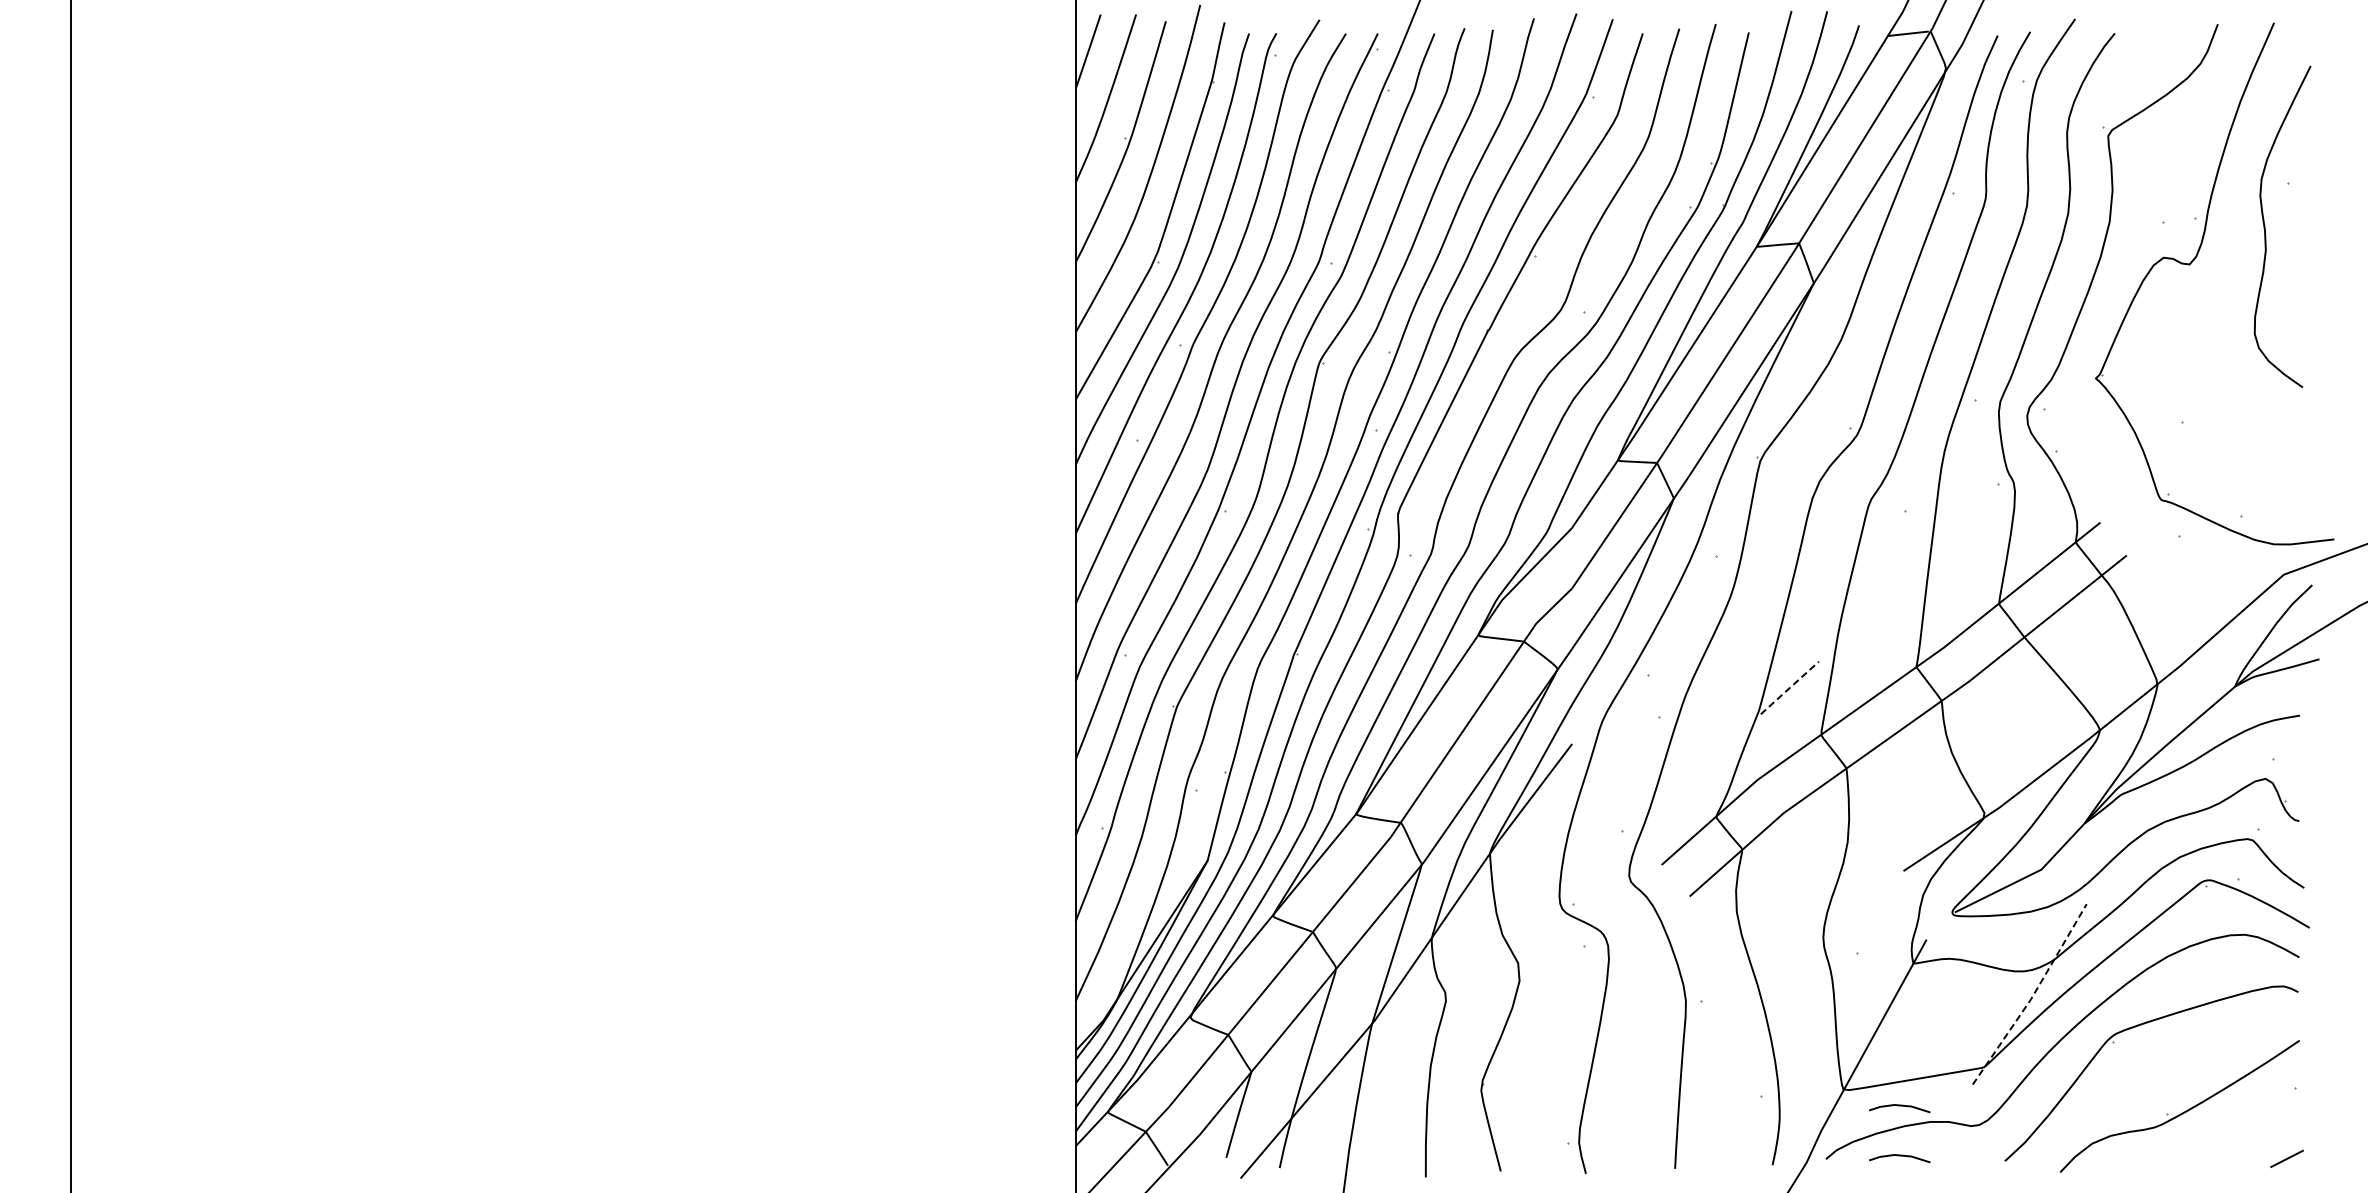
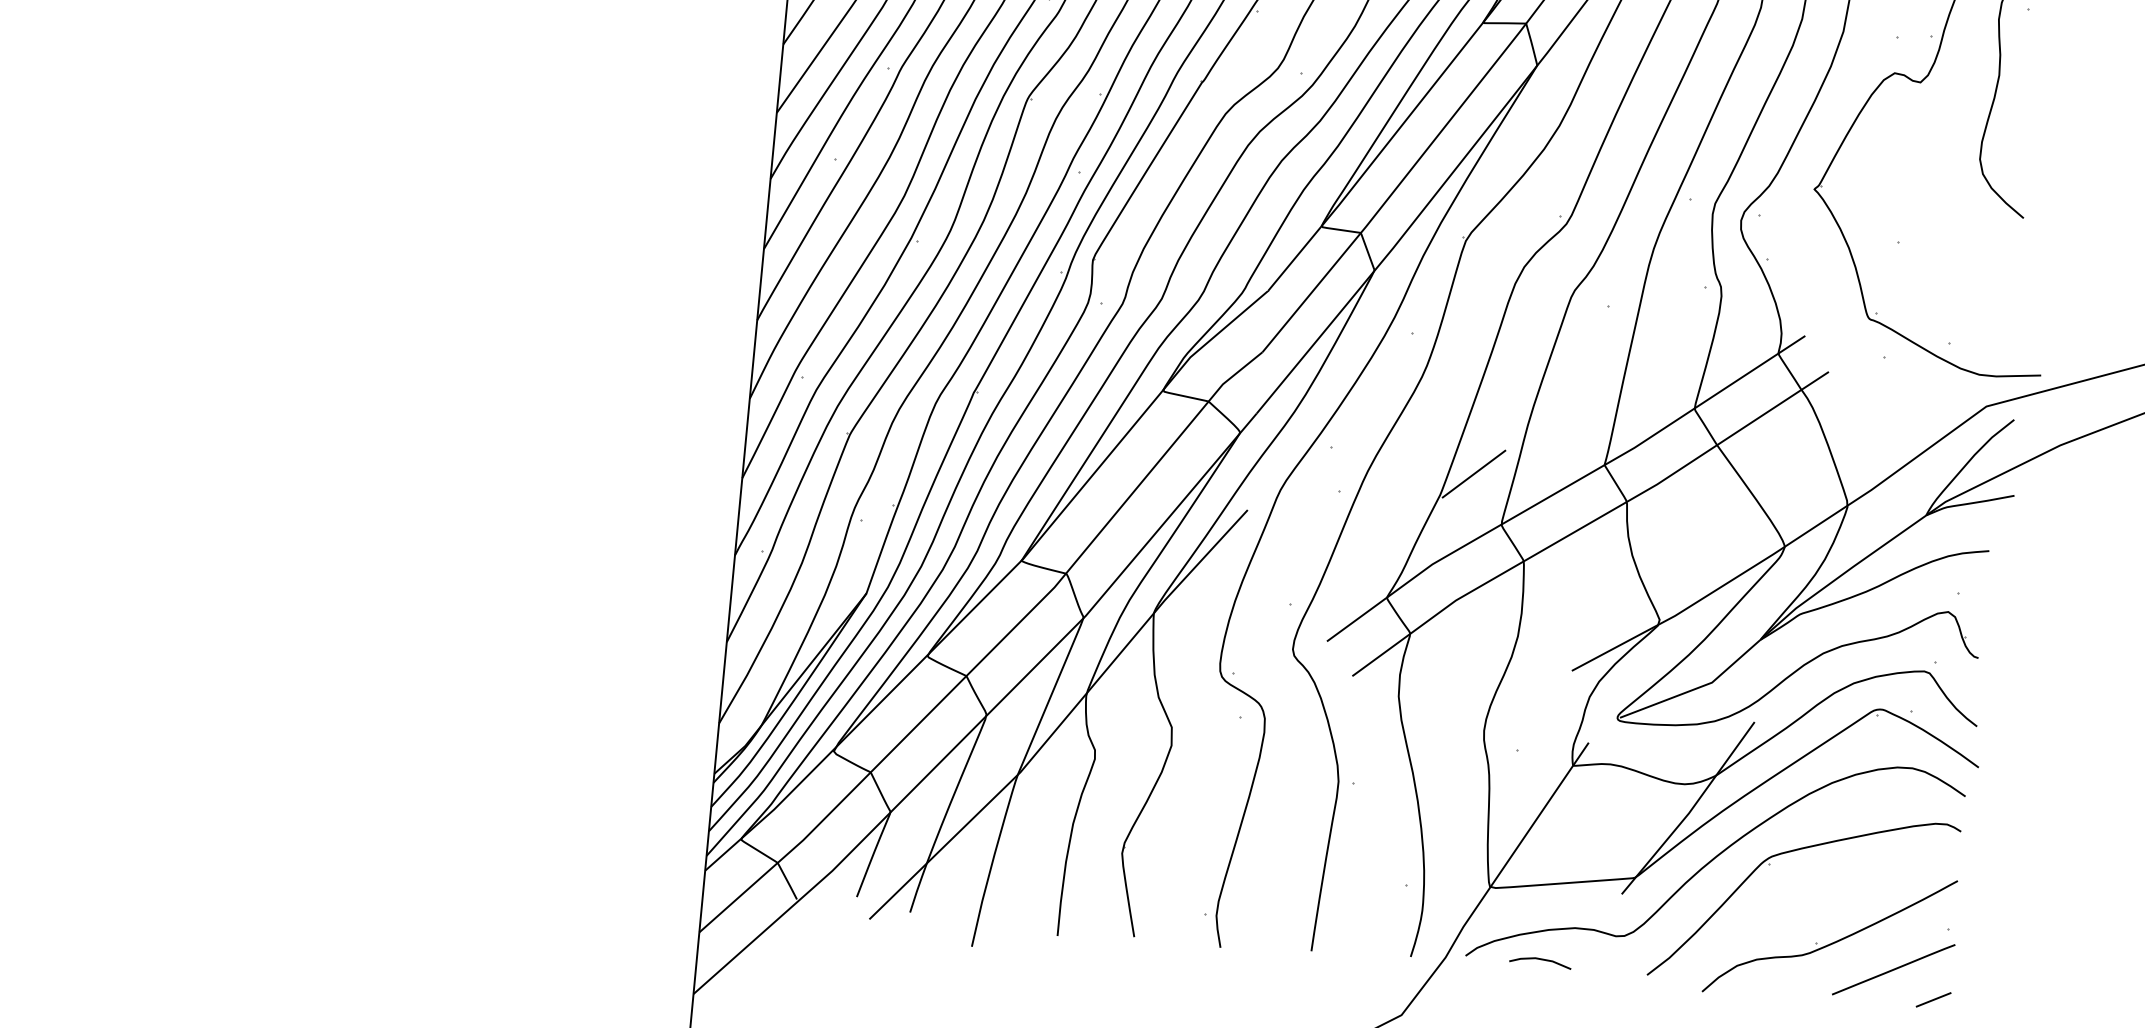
line: (1790, 687) -> (1474, 473), dashed -> solid
line: (2032, 996) -> (1690, 810), dashed -> solid
line: (1899, 1106) -> (1545, 909), removed
line: (2245, 1132) -> (1893, 969), added

